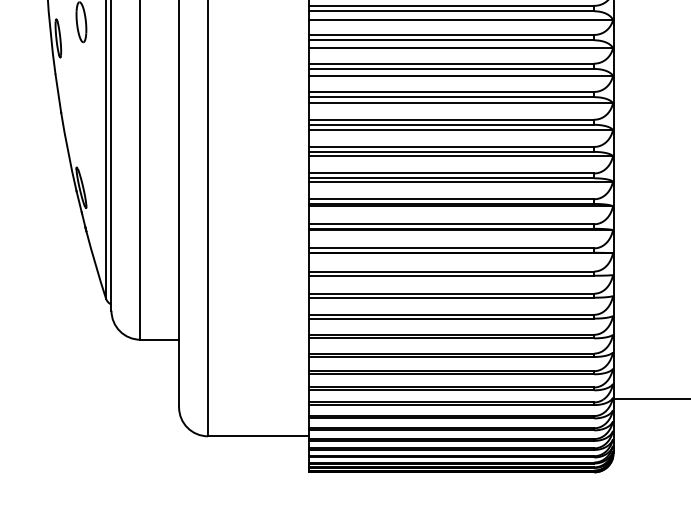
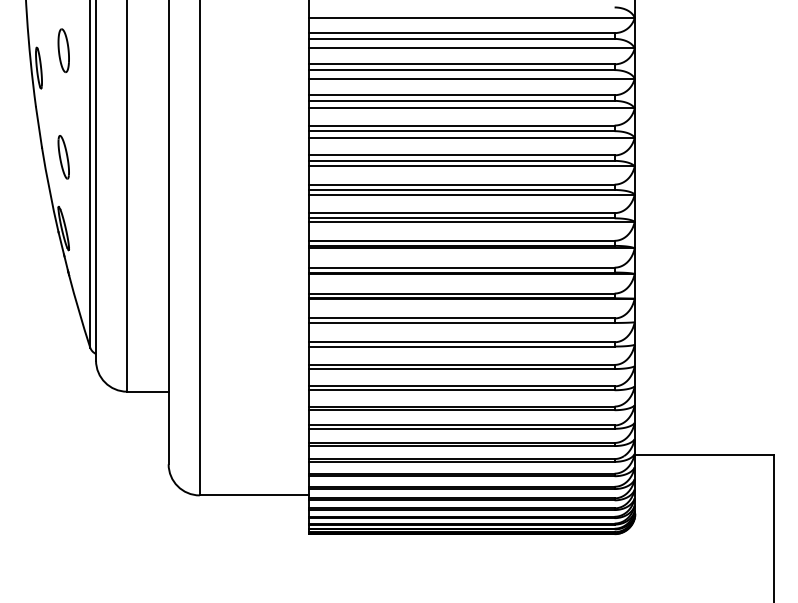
part: (81, 121) -> (63, 157), added

